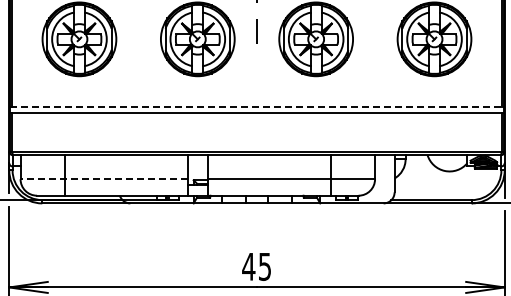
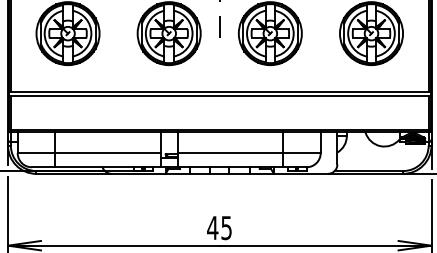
line: (257, 107) -> (220, 91), dashed -> solid
line: (104, 179) -> (89, 153), dashed -> solid

